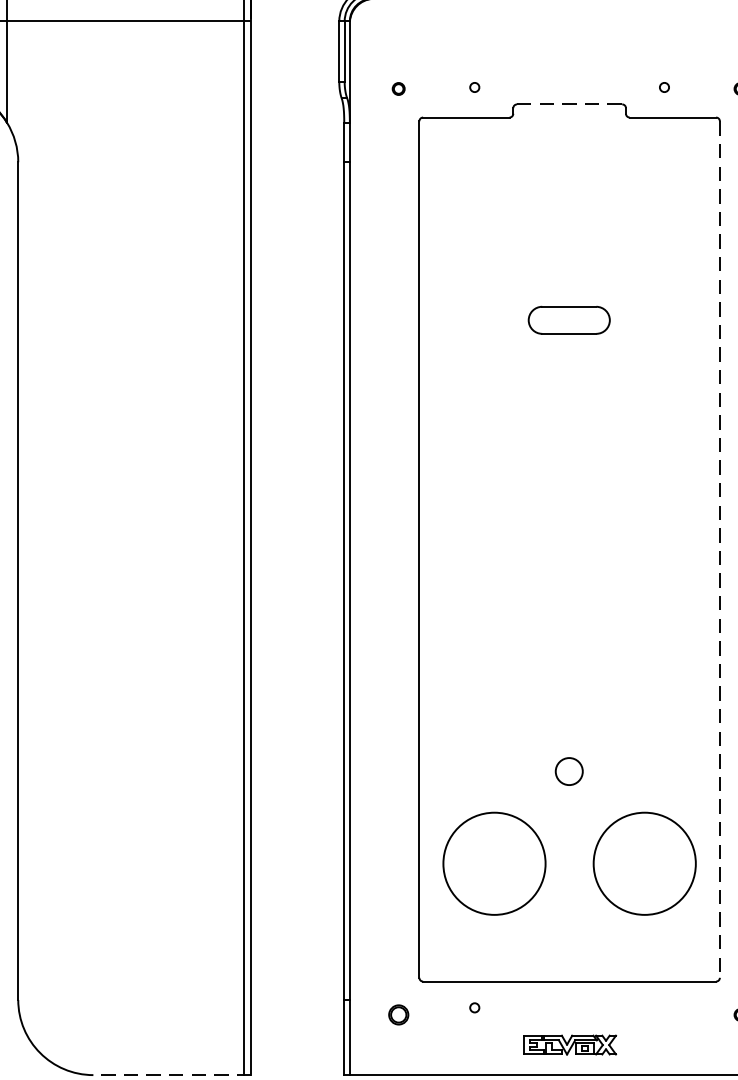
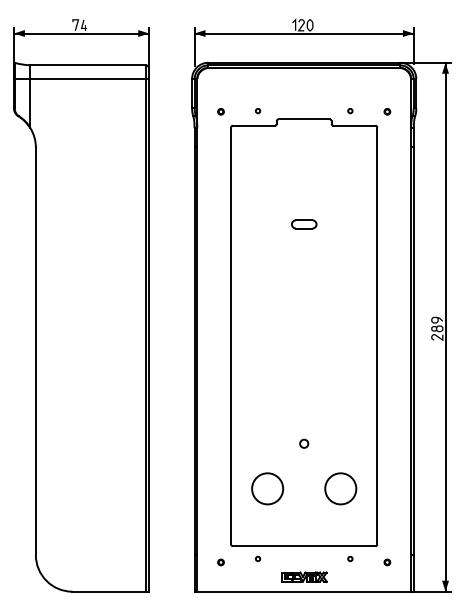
line: (570, 104) -> (304, 119), dashed -> solid
part: (570, 320) -> (304, 224), size x0.62
line: (720, 550) -> (377, 336), dashed -> solid
circle: (570, 770) -> (304, 443), size x0.62
circle: (494, 863) -> (267, 488), size x0.62
circle: (644, 863) -> (340, 488), size x0.62
circle: (664, 1006) -> (350, 558), added
part: (397, 1015) -> (220, 562), size x0.62
line: (171, 1074) -> (110, 591), dashed -> solid

